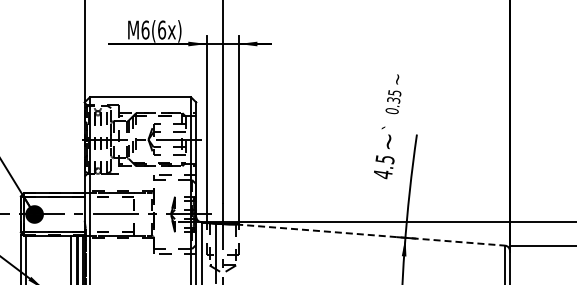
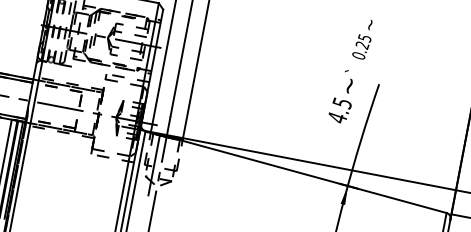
text: (393, 100) -> (362, 45), 0.35 -> 0.25
line: (370, 235) -> (313, 176), dashed -> solid

